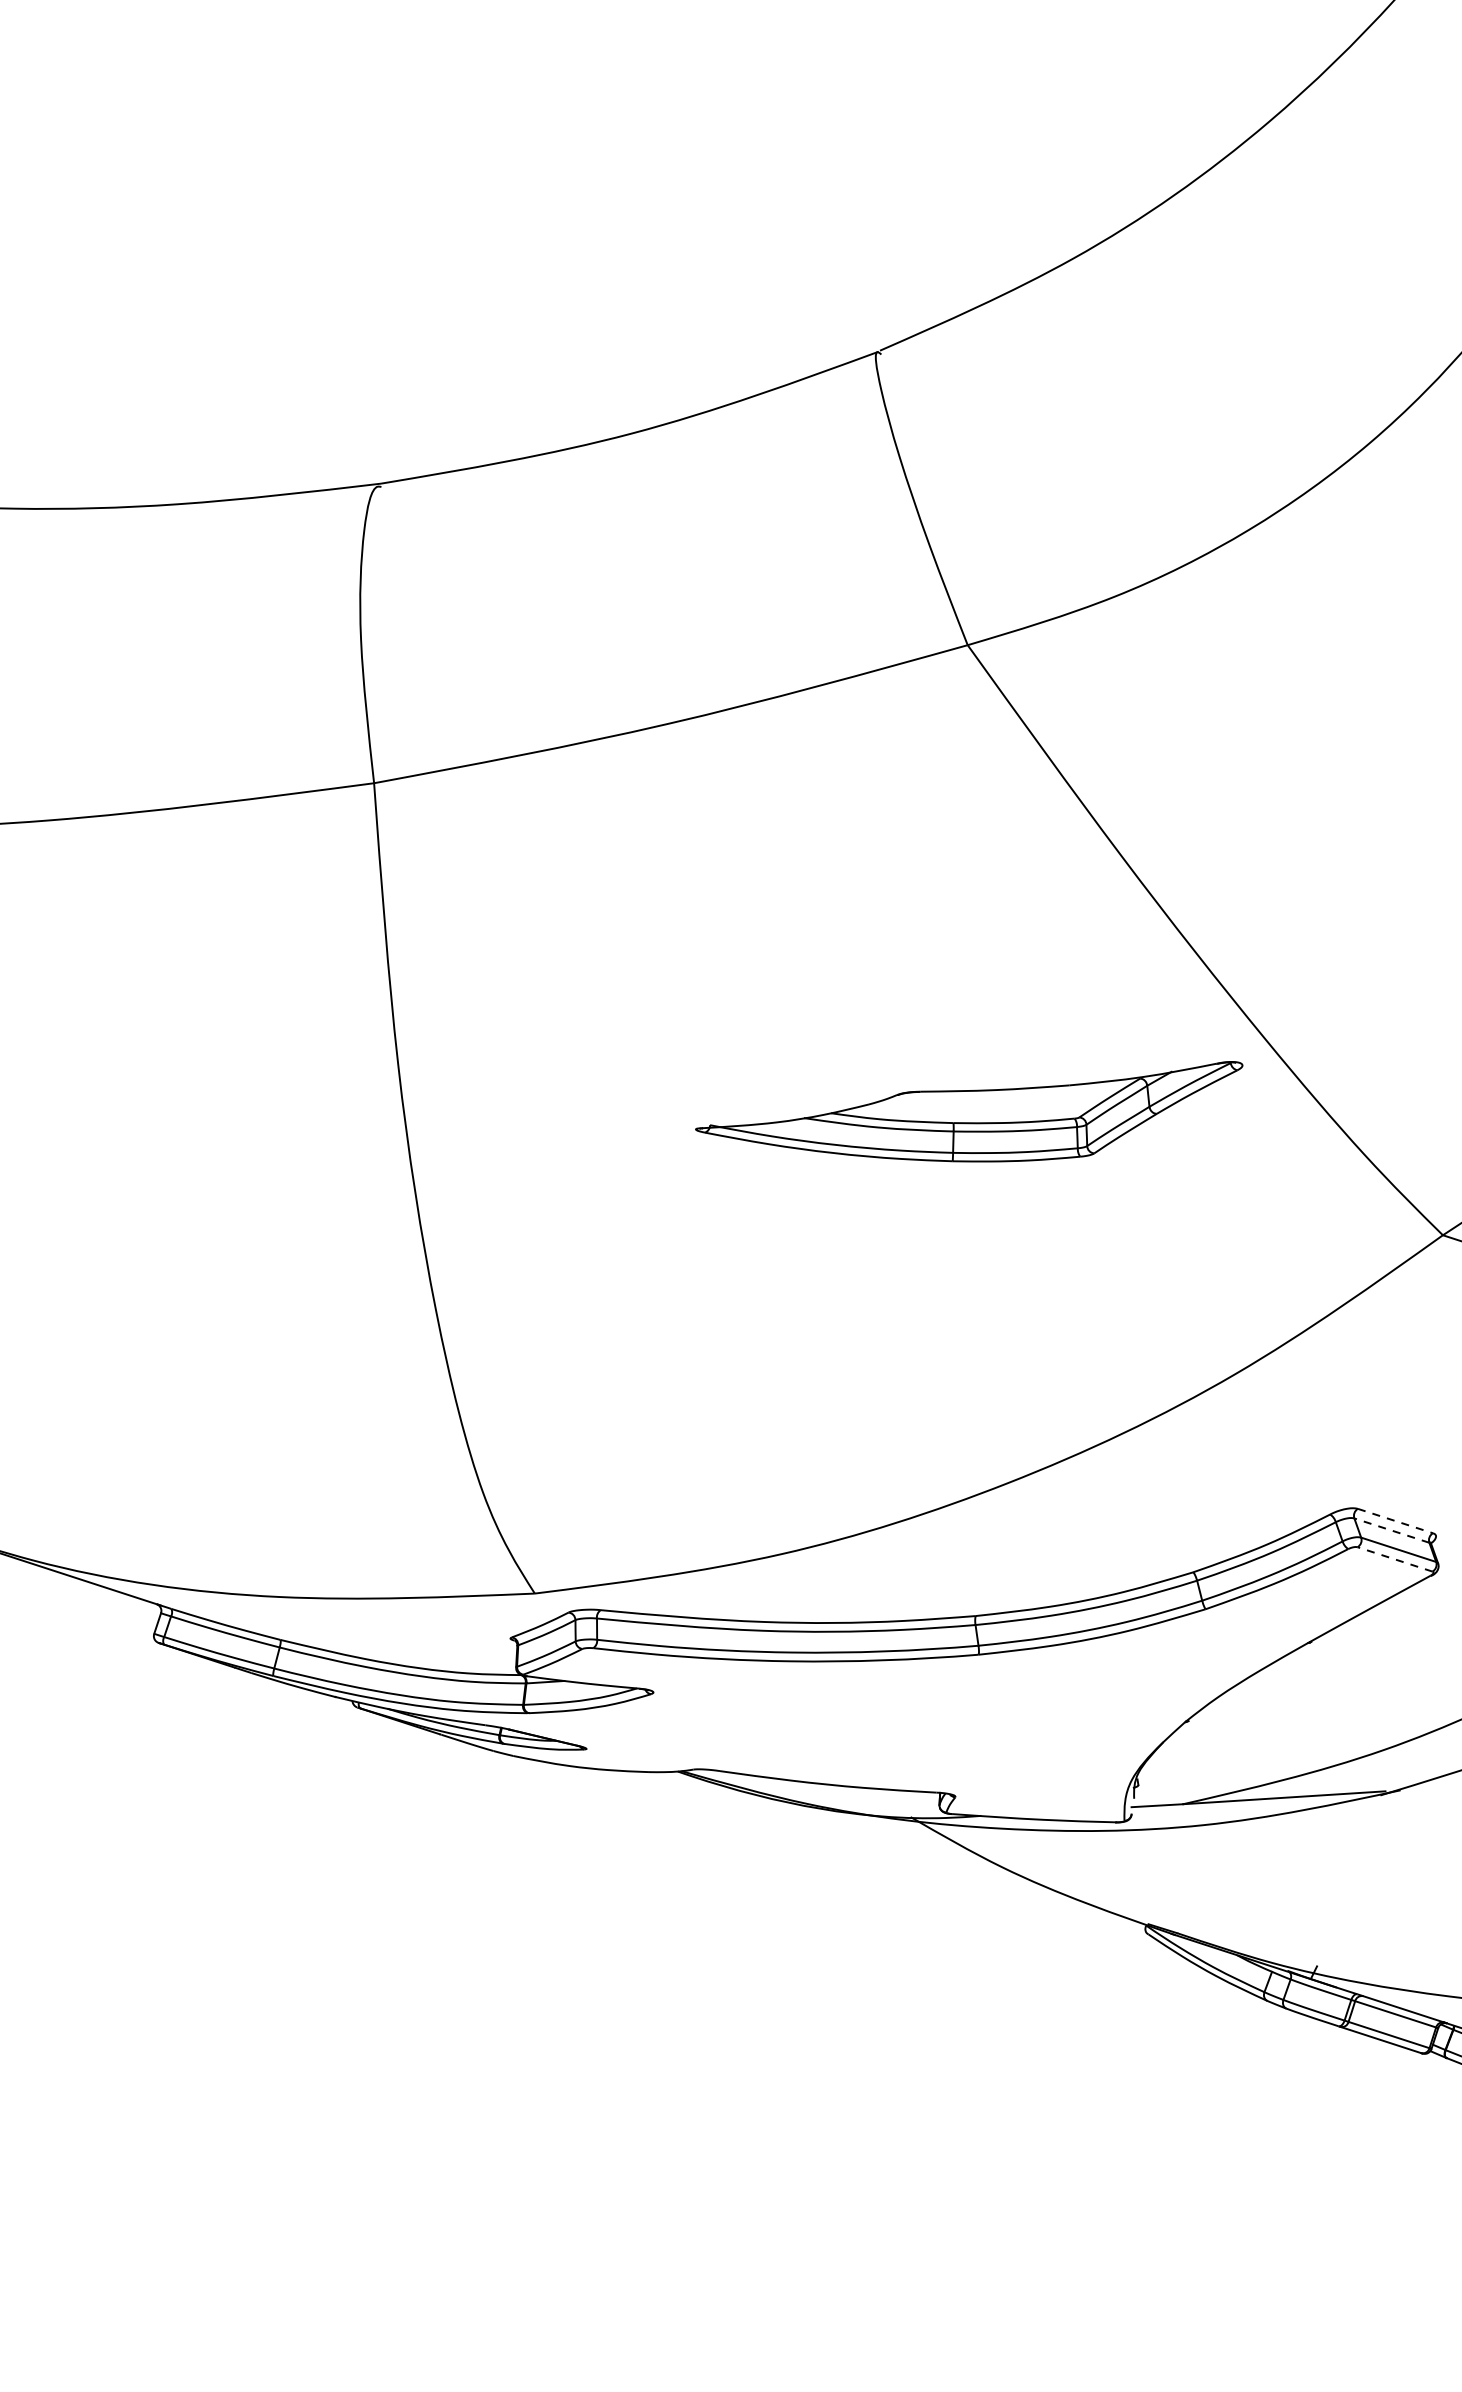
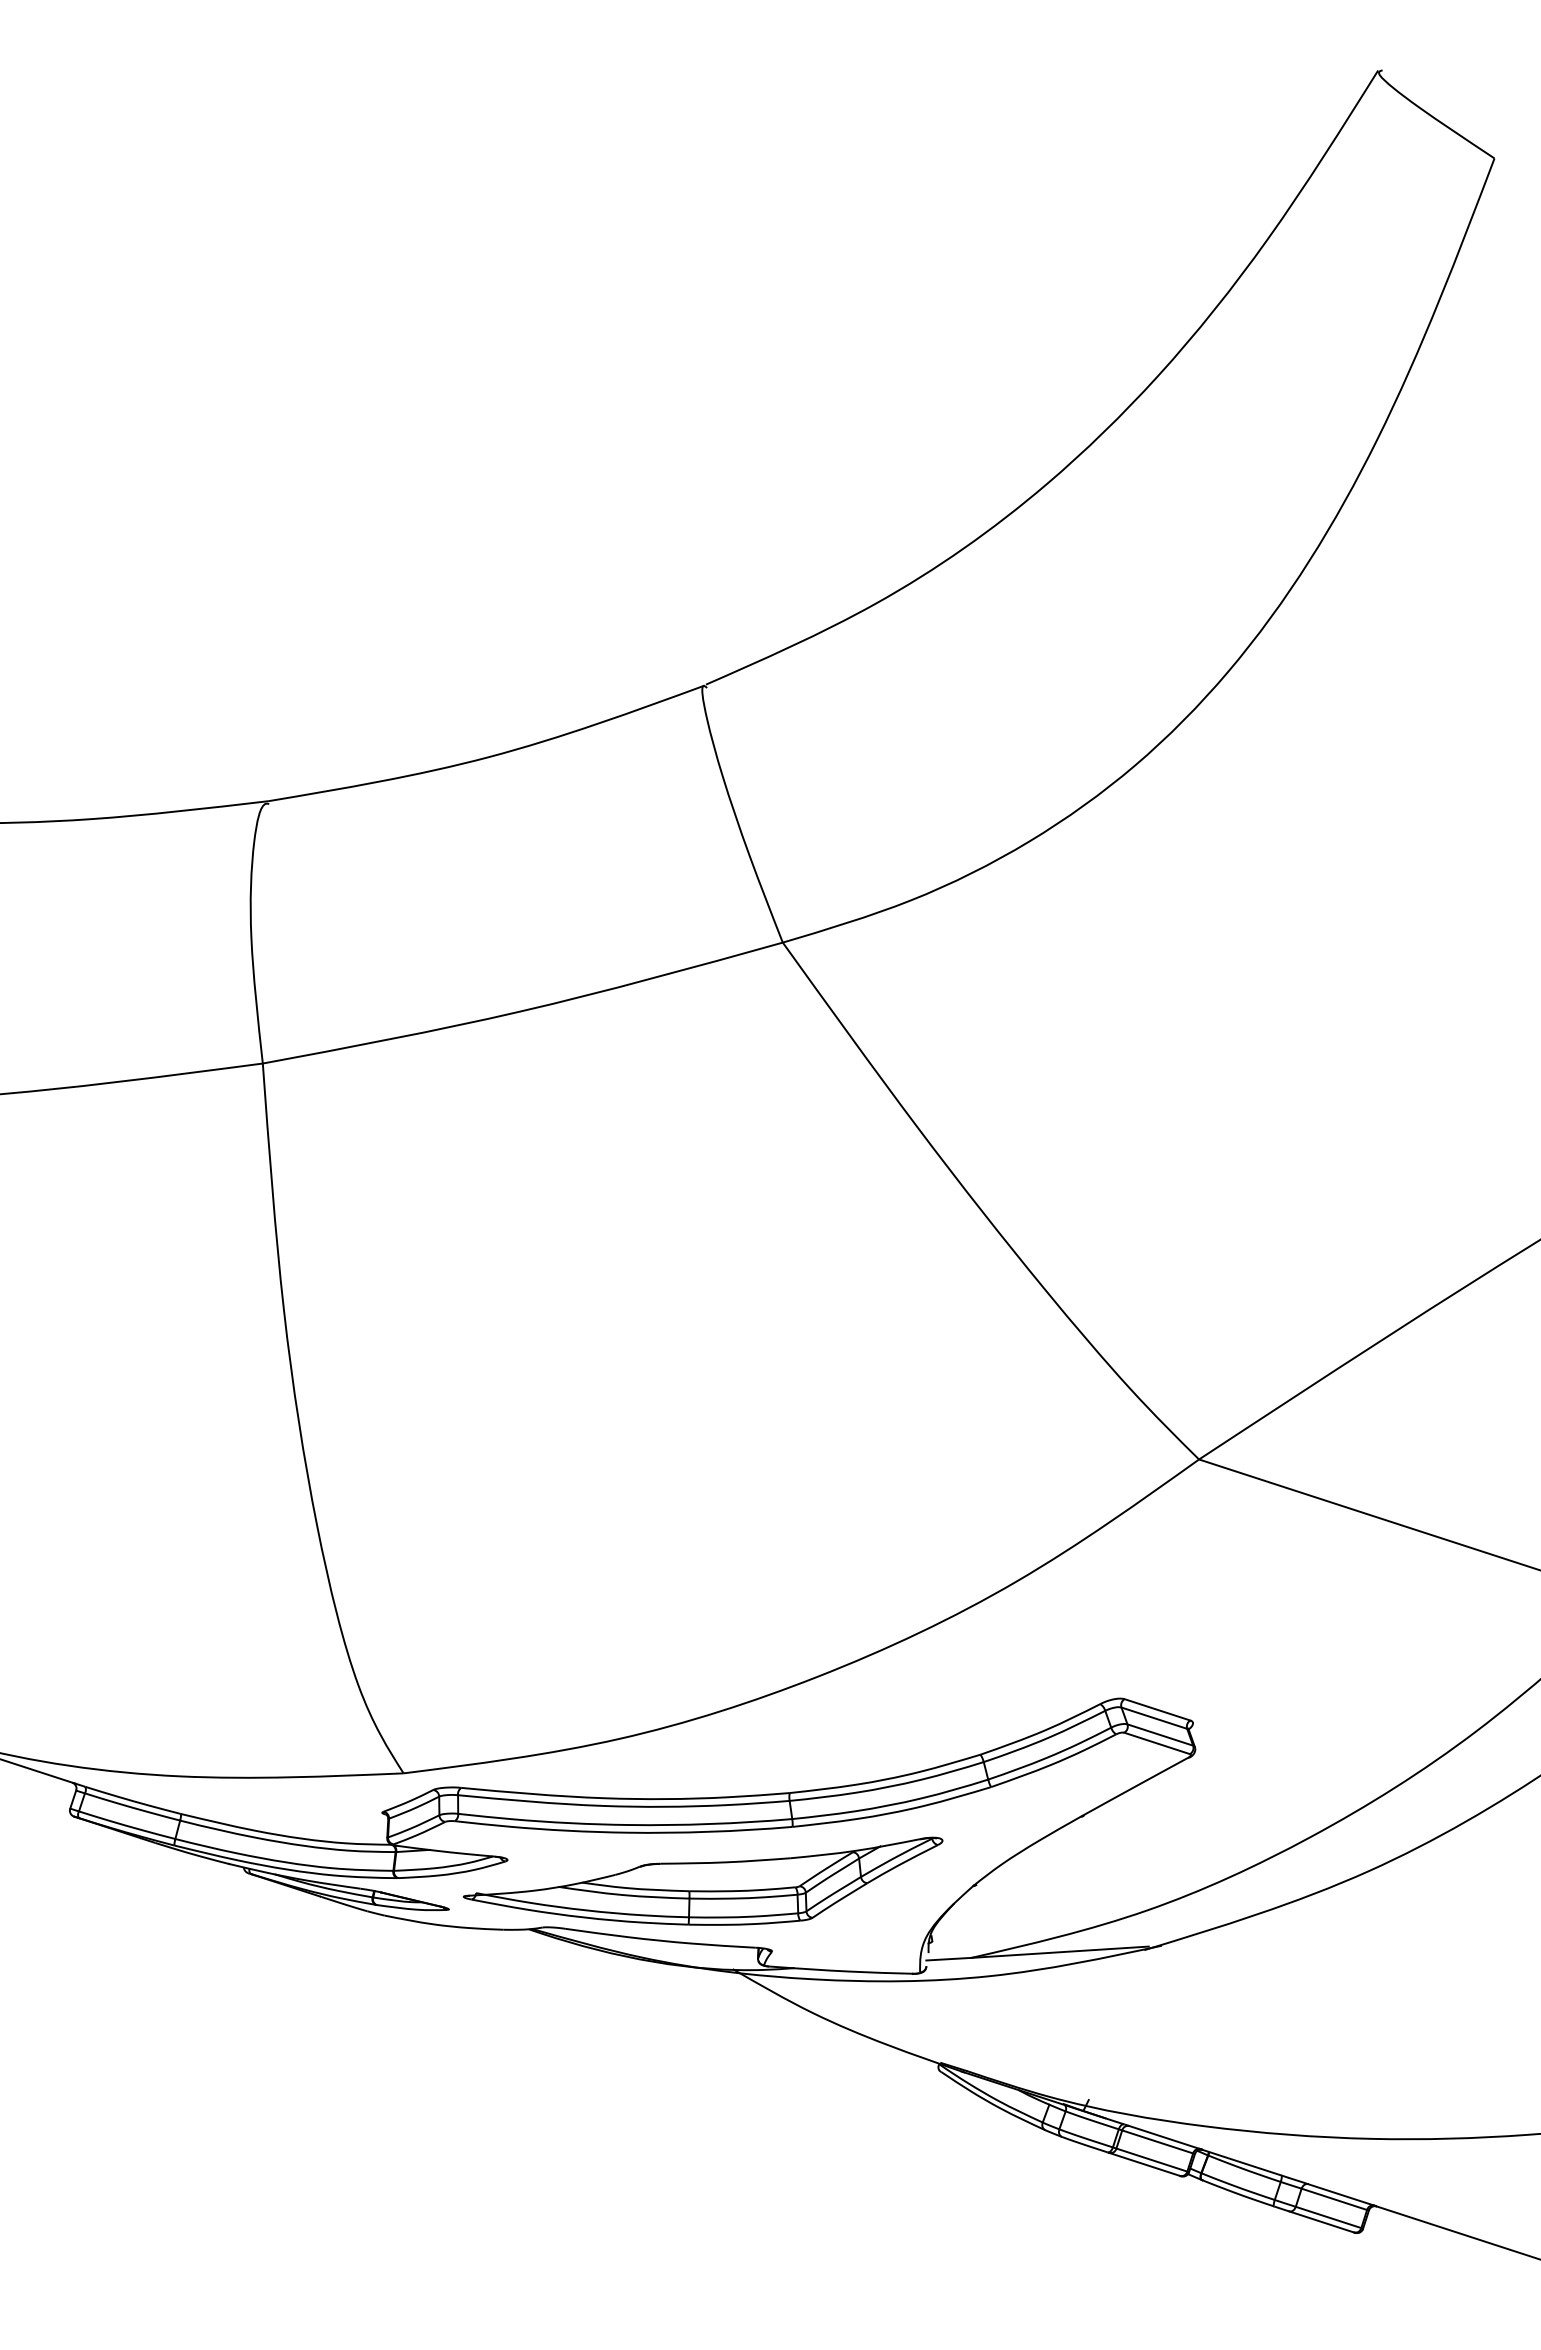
part: (968, 1110) -> (702, 1880), moved
line: (1395, 1520) -> (1157, 1709), dashed -> solid
line: (1392, 1530) -> (1154, 1718), dashed -> solid
line: (1395, 1559) -> (1157, 1743), dashed -> solid

